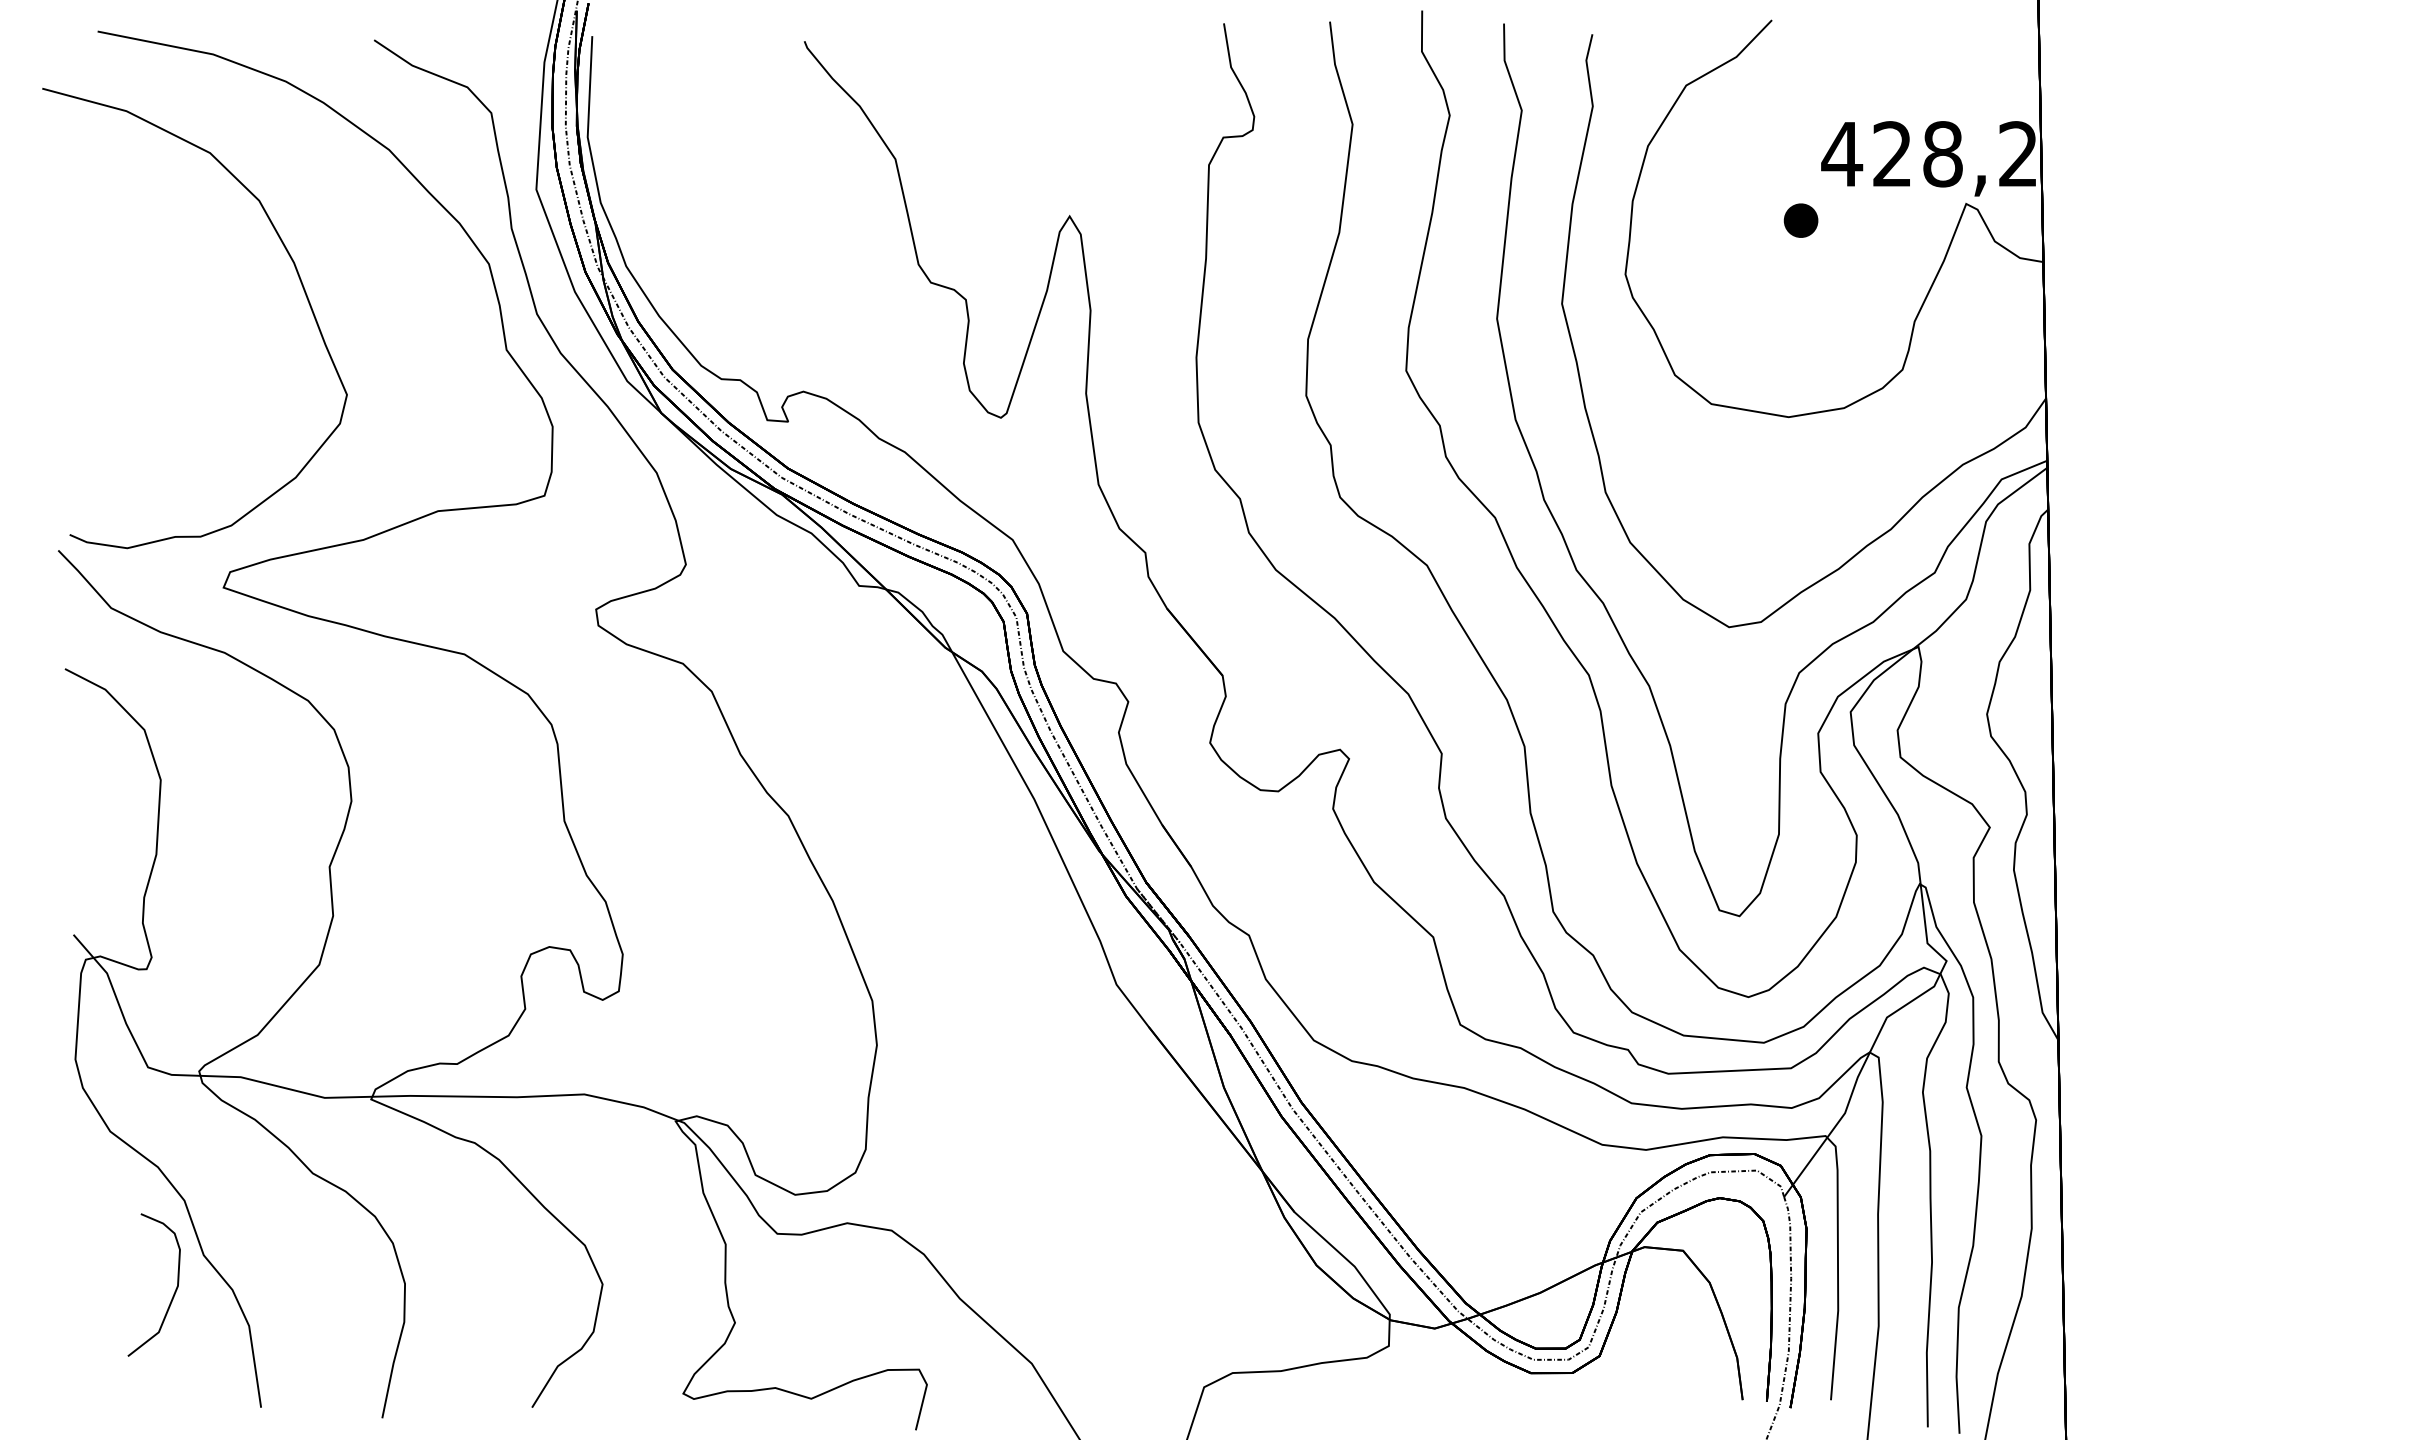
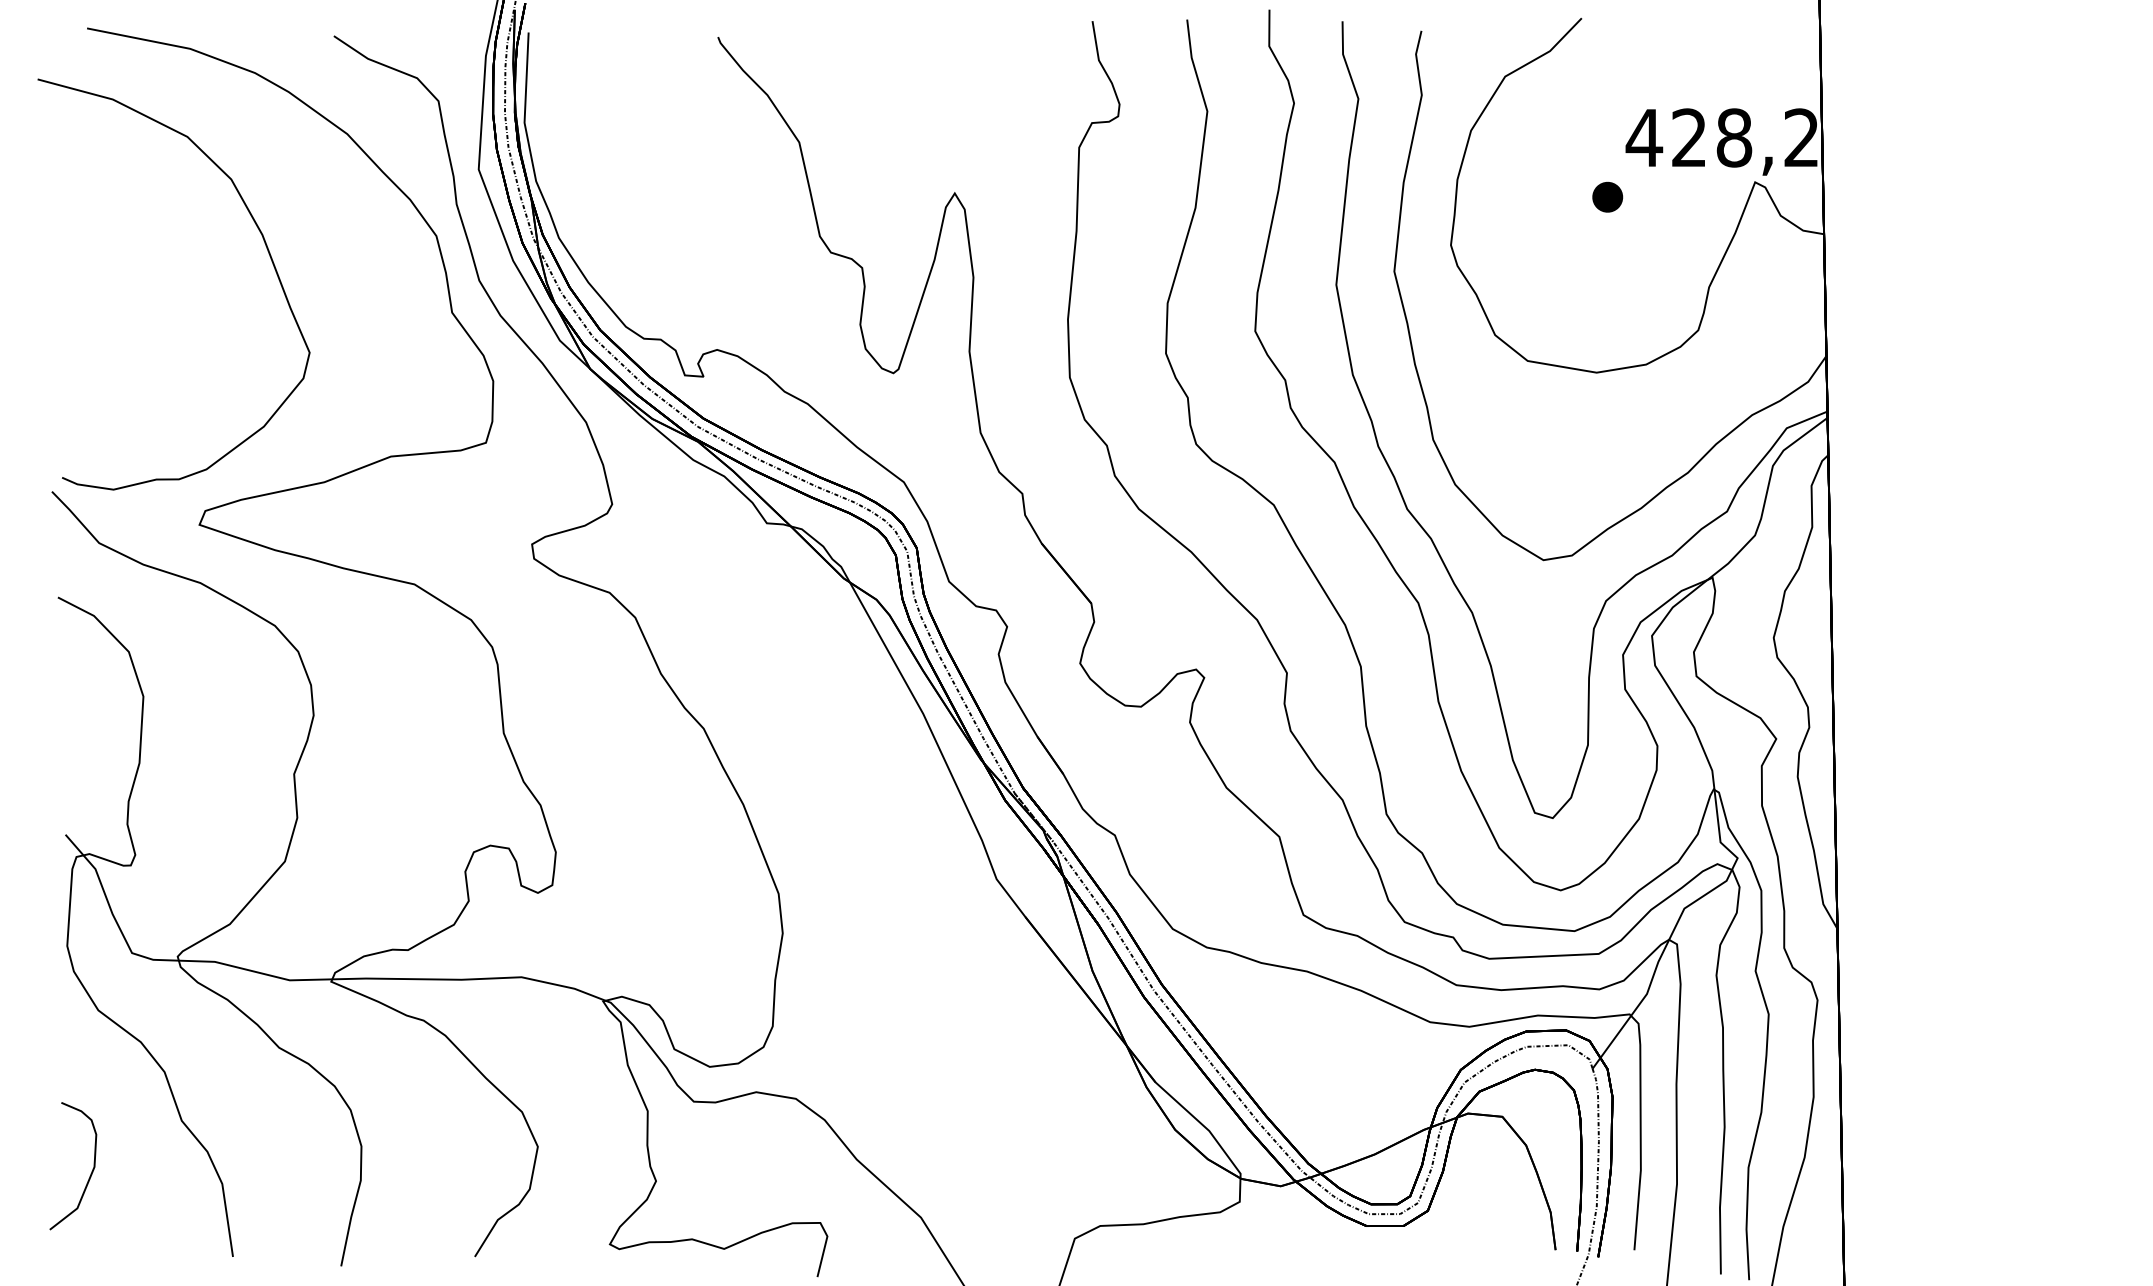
part: (173, 1293) -> (90, 1173), moved

